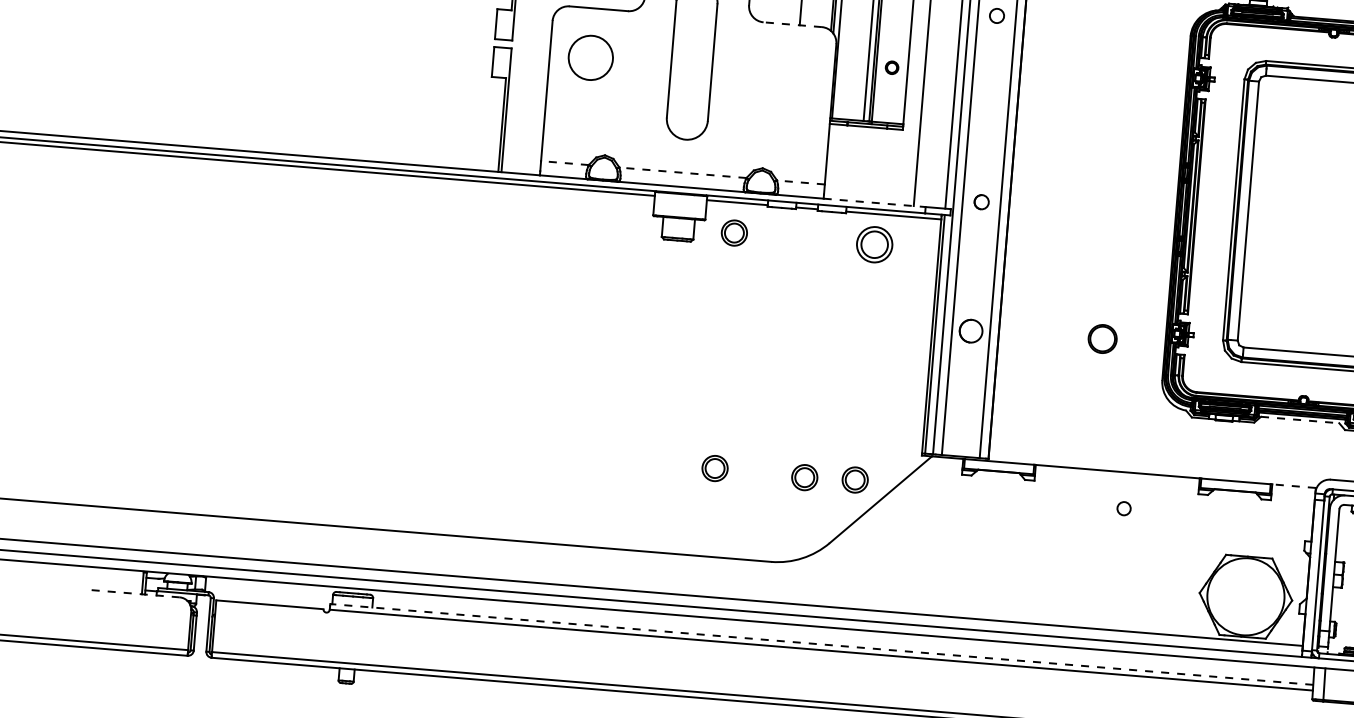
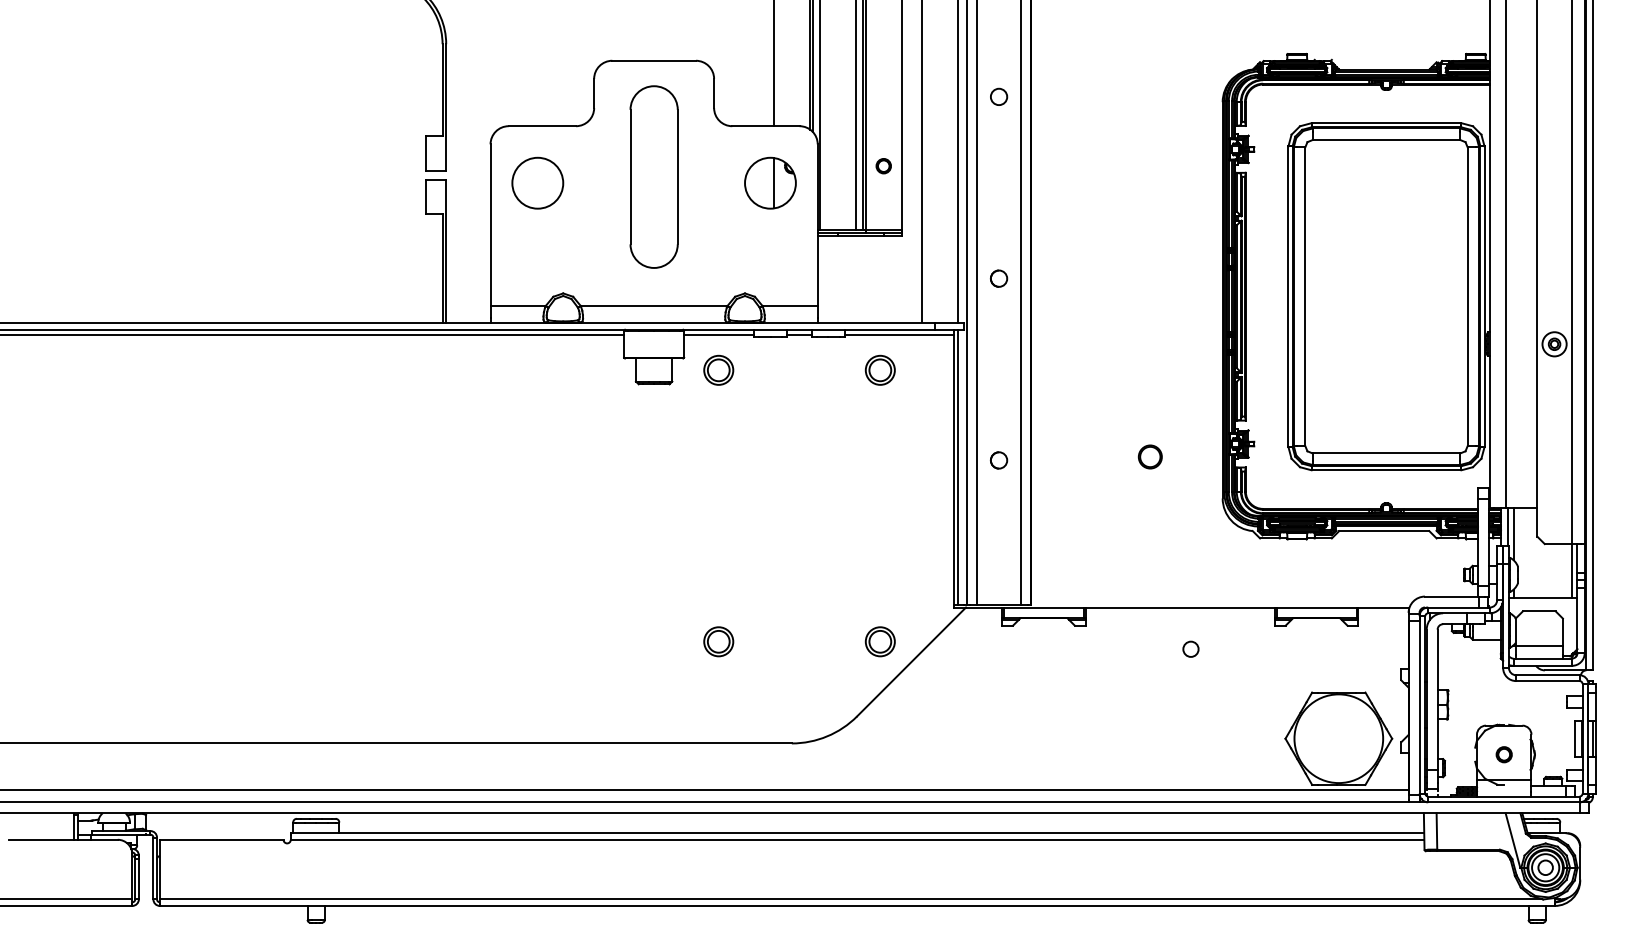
line: (792, 24) -> (765, 126), dashed -> solid
part: (792, 73) -> (770, 182), added
line: (565, 163) -> (518, 306), dashed -> solid
line: (682, 173) -> (653, 306), dashed -> solid
line: (801, 182) -> (790, 306), dashed -> solid
line: (874, 202) -> (876, 322), dashed -> solid
part: (981, 202) -> (998, 278), moved
part: (873, 243) -> (879, 369), size x0.71
part: (970, 331) -> (998, 460), size x0.62
circle: (1101, 338) -> (1149, 456), size x0.71
line: (1300, 420) -> (1384, 531), dashed -> solid
part: (804, 477) -> (821, 643), removed
line: (1294, 486) -> (1383, 607), dashed -> solid
line: (132, 593) -> (63, 839), dashed -> solid
line: (821, 644) -> (857, 833), dashed -> solid

